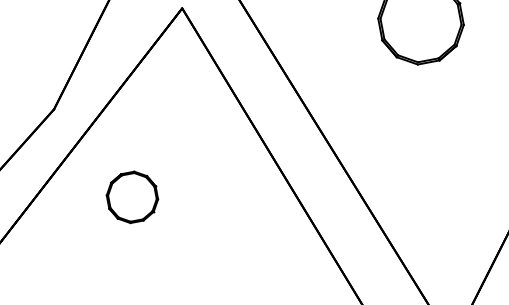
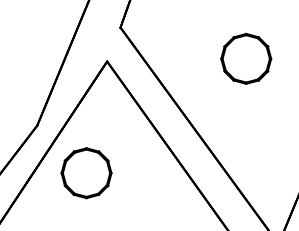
part: (132, 197) -> (86, 173), size x1.67

